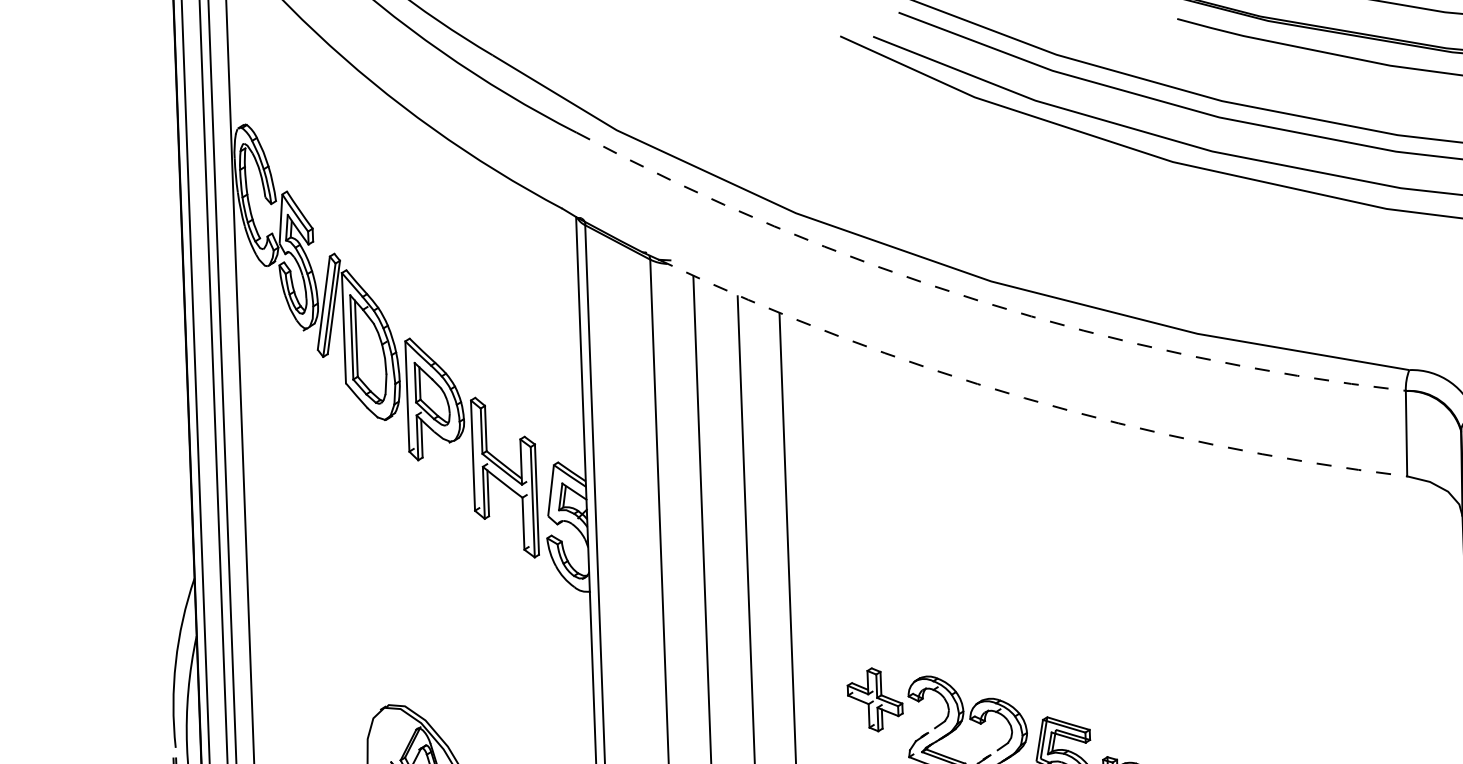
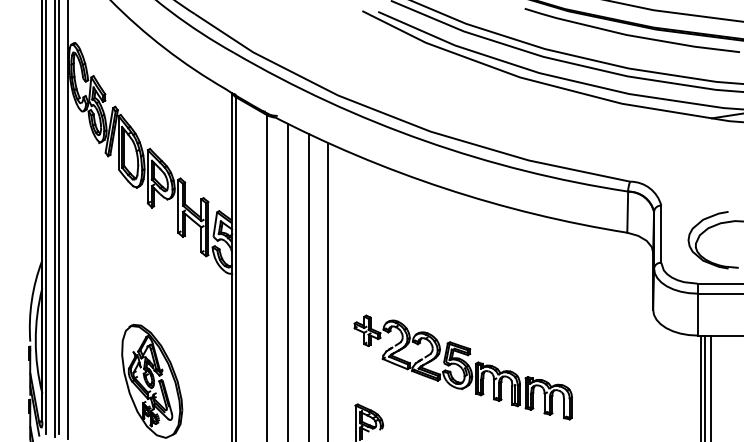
arc: (979, 300) -> (424, 140), dashed -> solid
arc: (1024, 398) -> (444, 188), dashed -> solid

